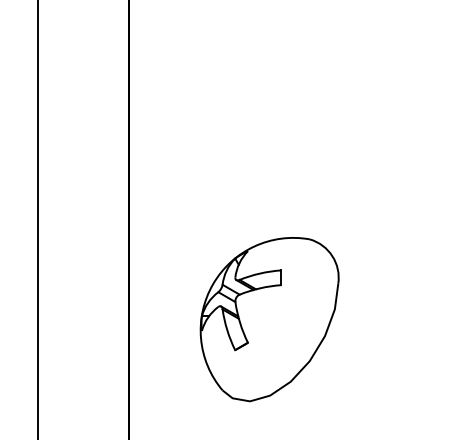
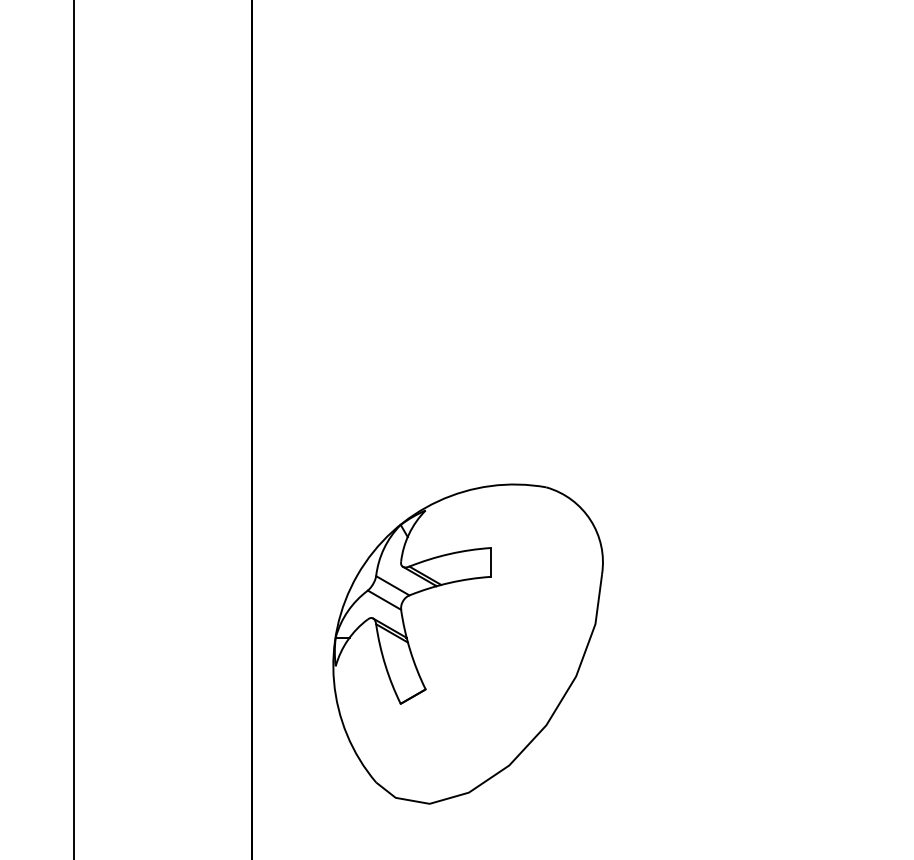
part: (269, 319) -> (467, 643), moved

